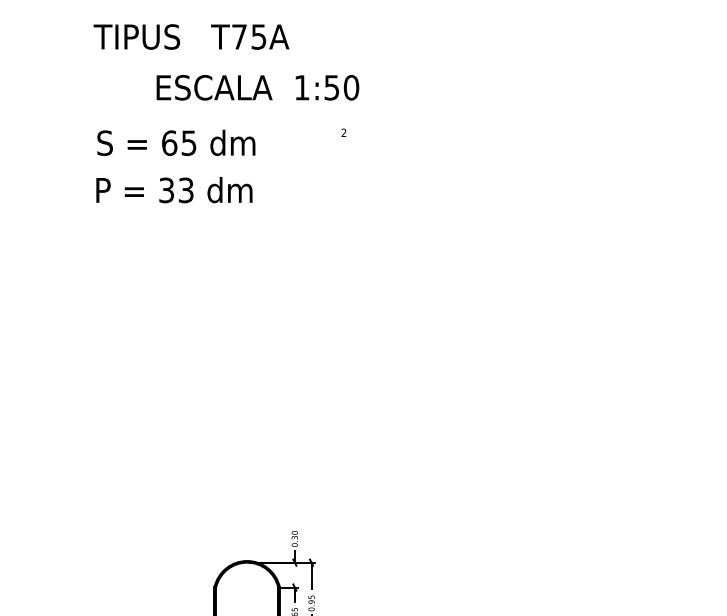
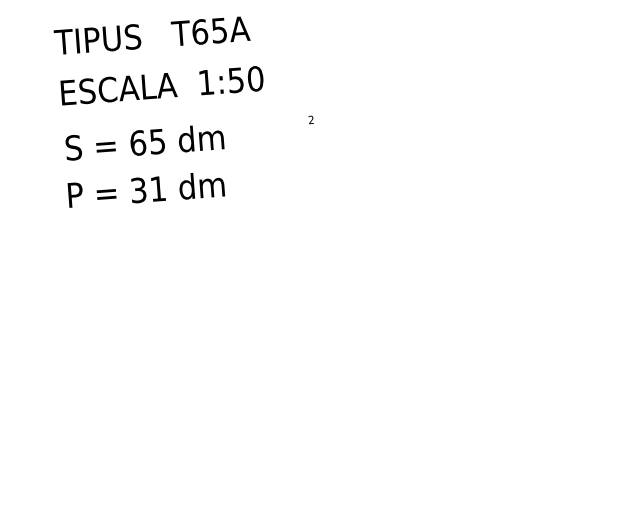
text: (239, 36) -> (200, 31), T75A -> T65A
text: (257, 87) -> (161, 85), moved
text: (185, 190) -> (157, 189), 33 -> 31

